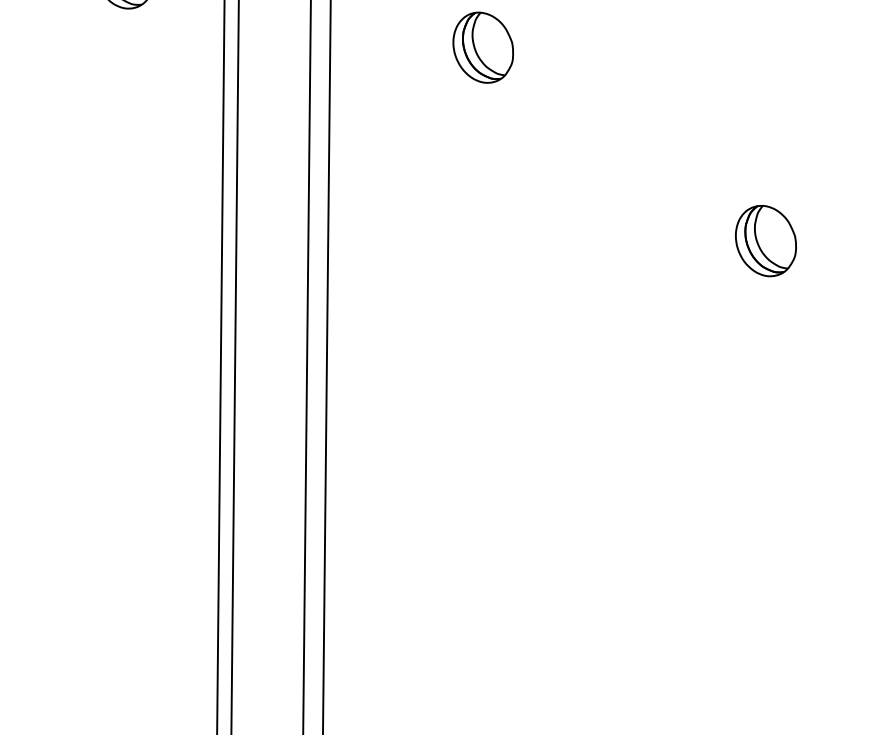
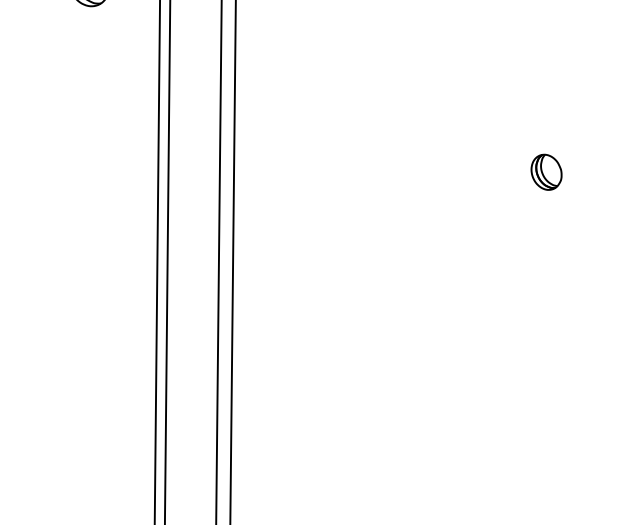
part: (482, 47) -> (344, 34), removed
part: (765, 241) -> (546, 172), size x0.7

